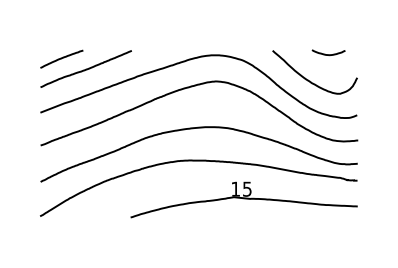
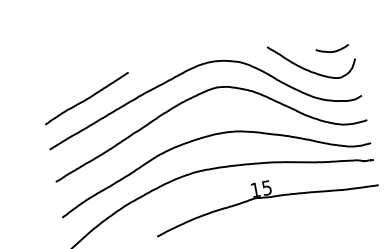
curve: (328, 54) -> (332, 51), moved
curve: (61, 58) -> (60, 92), removed

